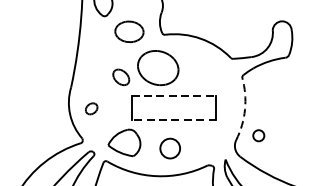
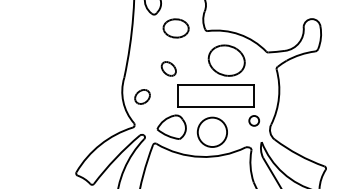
part: (157, 67) -> (226, 60), moved
line: (173, 95) -> (215, 85), dashed -> solid
part: (91, 108) -> (142, 96), size x1.43
arc: (244, 109) -> (278, 97), dashed -> solid
line: (173, 119) -> (215, 106), dashed -> solid
circle: (257, 135) -> (253, 120), moved
circle: (170, 147) -> (212, 131), size x1.67

